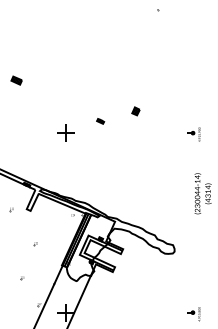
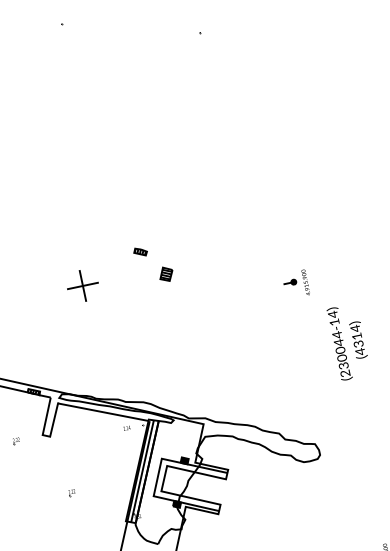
part: (135, 111) -> (165, 274), moved
part: (193, 134) -> (295, 284), moved

